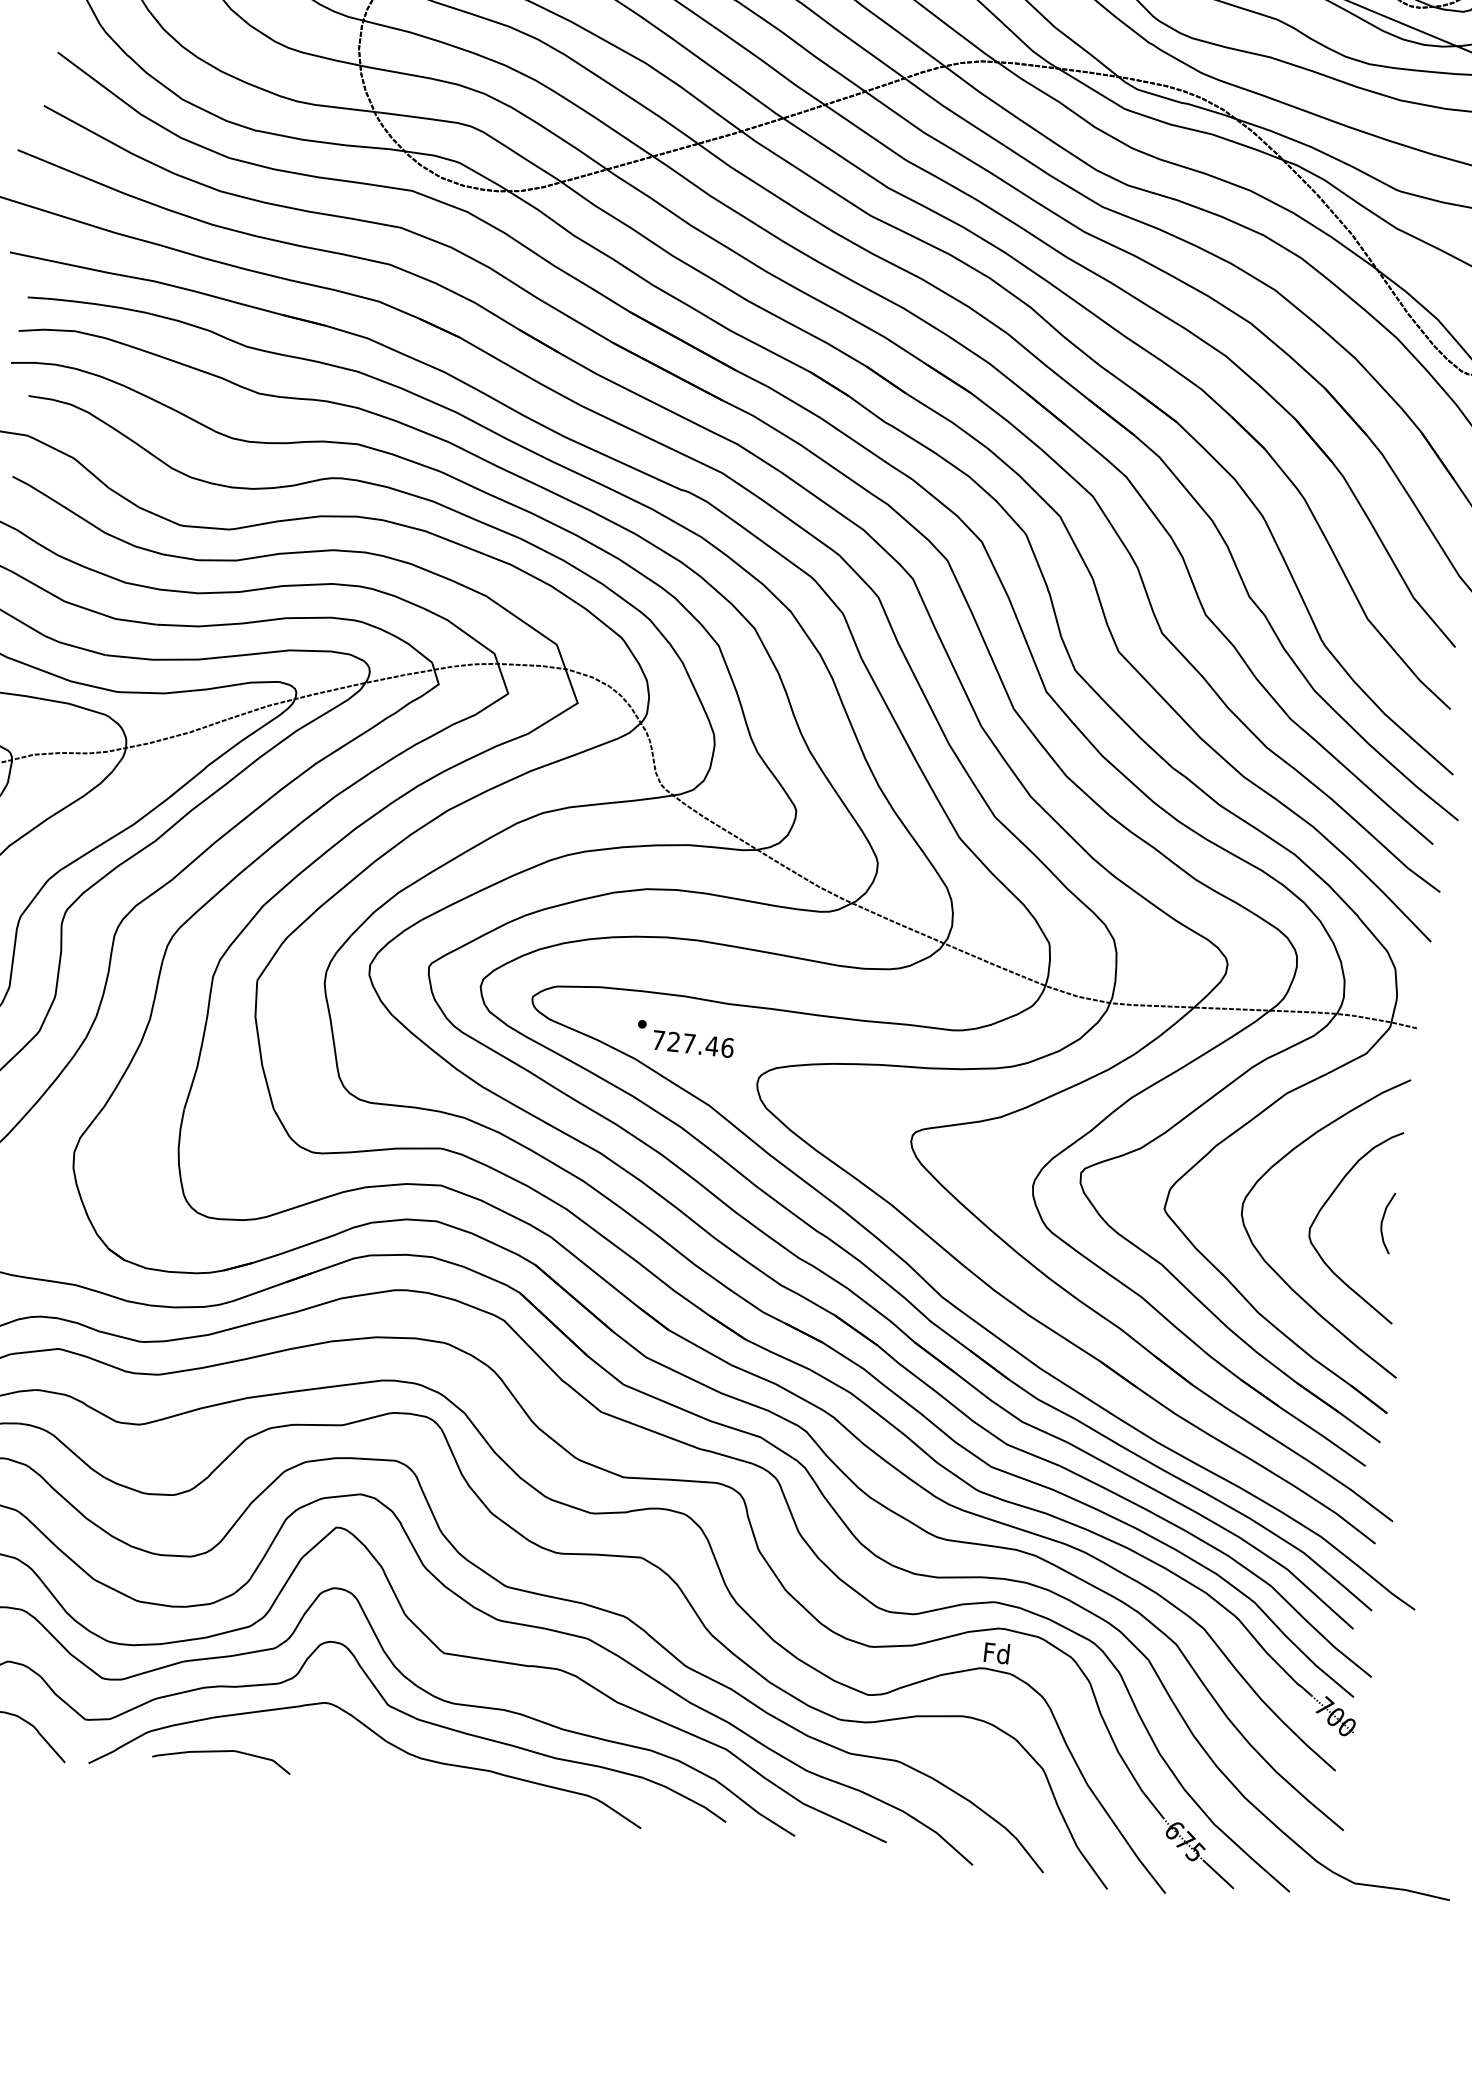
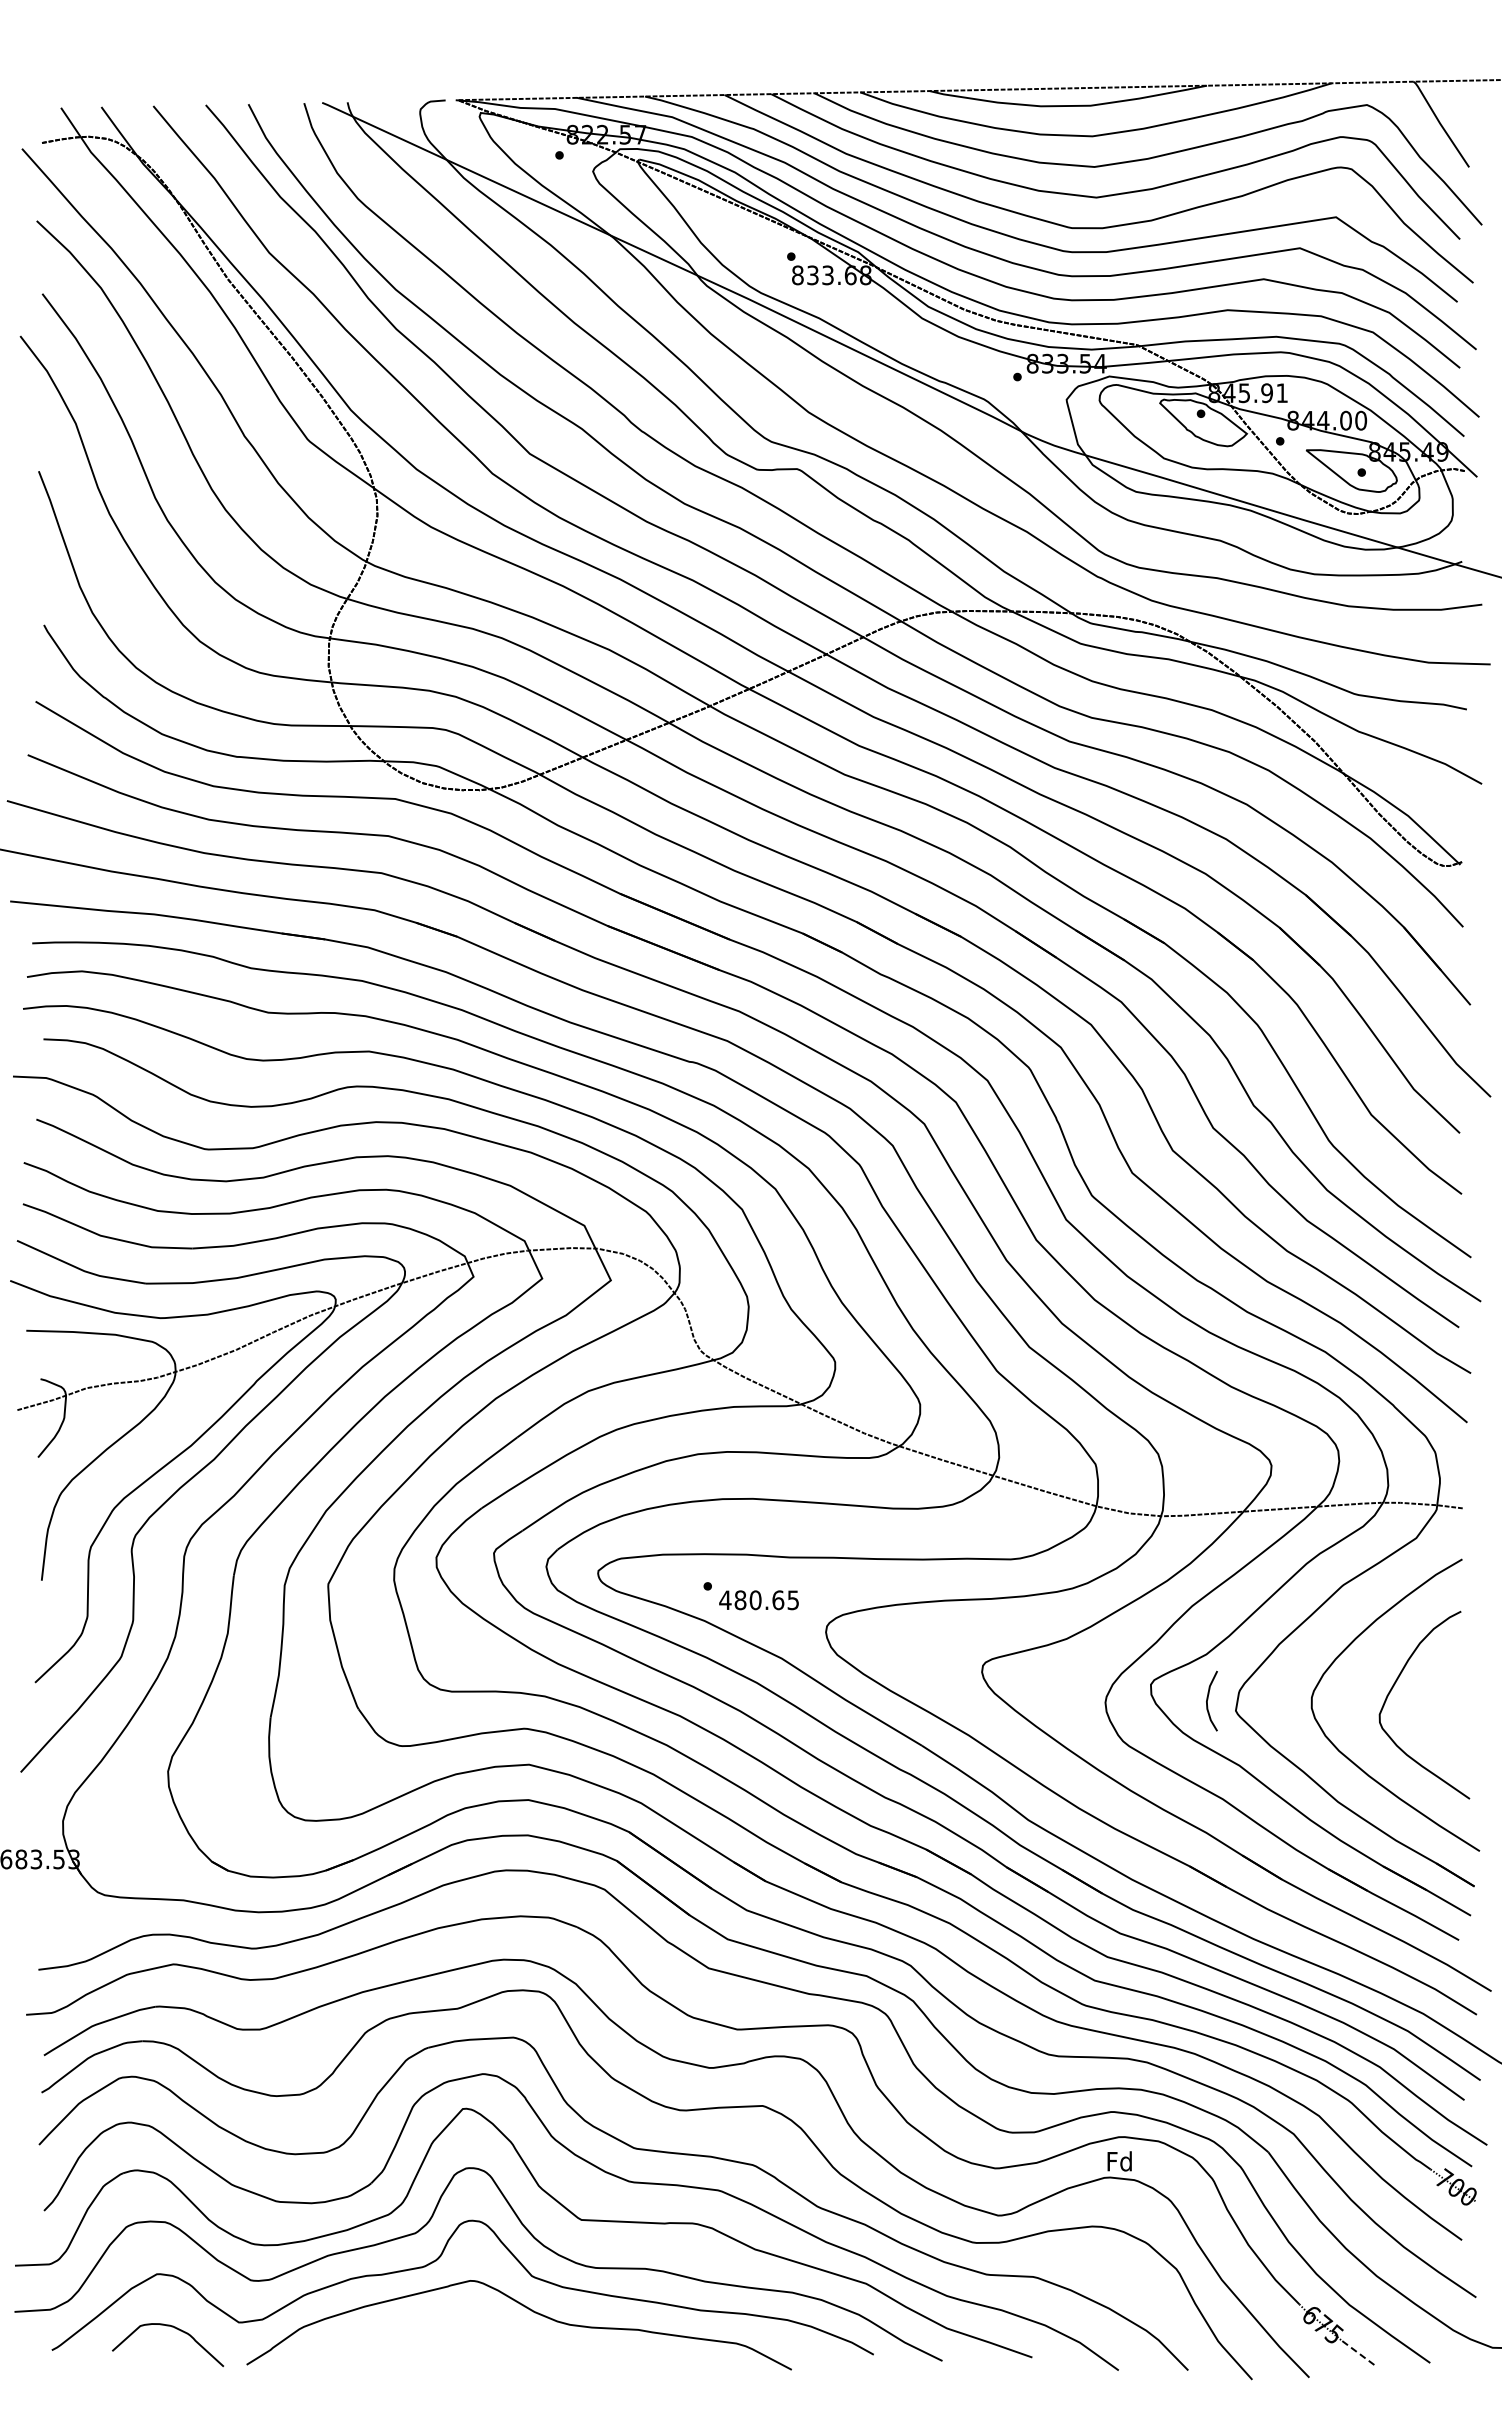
text: (693, 1044) -> (759, 1600), 727.46 -> 480.65
curve: (1383, 1220) -> (1208, 1699), moved
curve: (223, 1752) -> (376, 2339), removed
line: (1218, 1874) -> (1358, 2353), solid -> dashed

